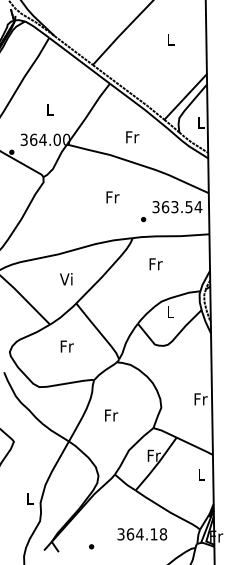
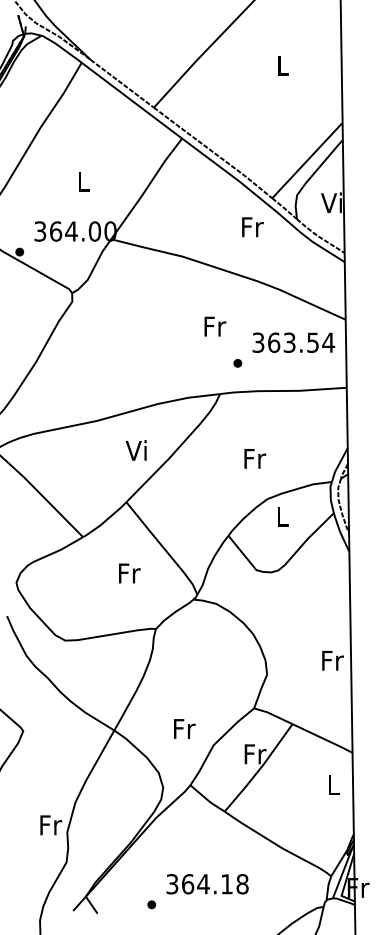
text: (200, 122) -> (331, 202), L -> Vi
text: (132, 137) -> (252, 227), moved
text: (112, 197) -> (214, 326), moved
text: (155, 264) -> (254, 459), moved
text: (66, 279) -> (136, 450), moved
text: (66, 346) -> (128, 573), moved
text: (111, 415) -> (184, 728), moved
text: (30, 498) -> (50, 824), L -> Fr
text: (142, 534) -> (207, 884), moved

